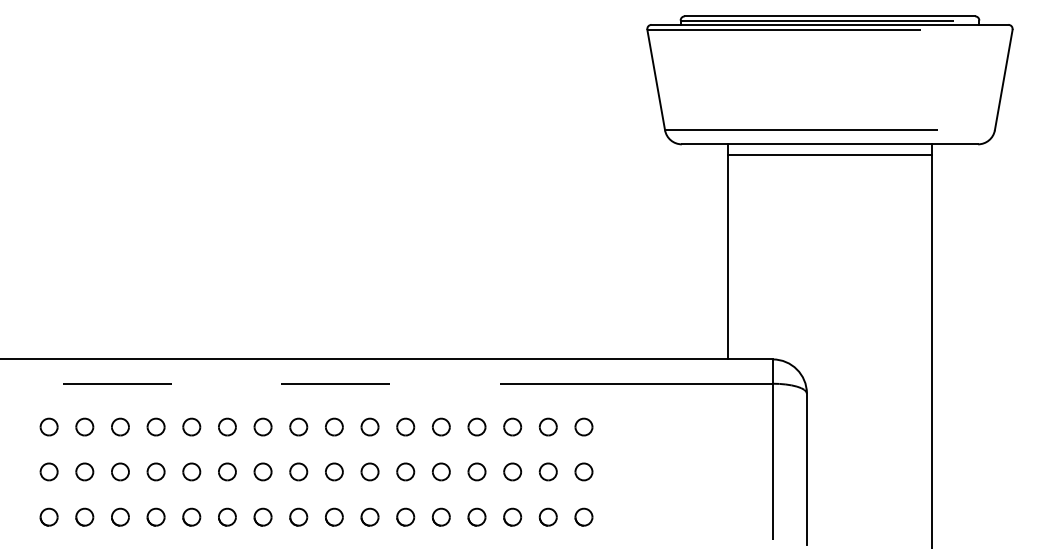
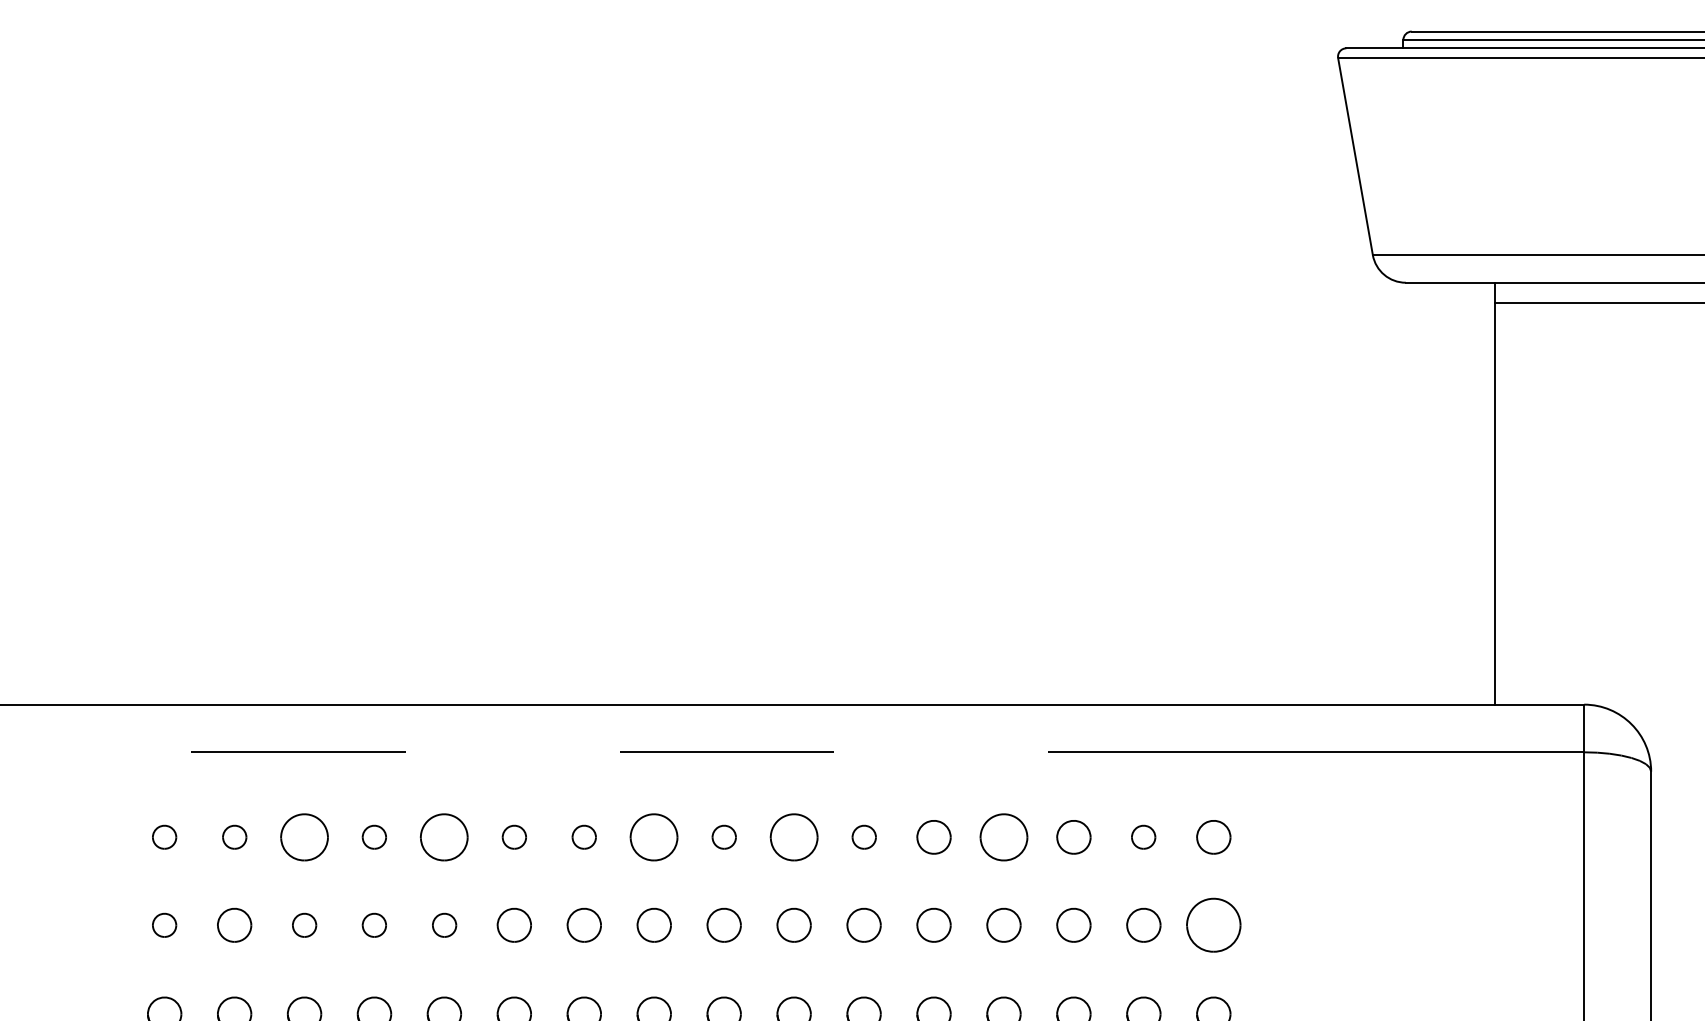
part: (48, 426) -> (163, 836), size x0.7
part: (84, 426) -> (234, 836), size x0.7
part: (120, 426) -> (304, 836), size x1.4
part: (155, 426) -> (373, 836), size x0.7
part: (191, 426) -> (443, 836), size x1.4
part: (227, 426) -> (514, 836), size x0.7
part: (262, 426) -> (583, 836), size x0.7
part: (298, 426) -> (653, 836), size x1.4
part: (334, 426) -> (724, 836), size x0.7
part: (369, 426) -> (793, 836), size x1.4
part: (405, 426) -> (863, 836), size x0.7
part: (476, 426) -> (1002, 836), size x1.4
part: (547, 426) -> (1142, 836), size x0.7
part: (48, 471) -> (163, 924), size x0.7
part: (120, 471) -> (304, 924), size x0.7
part: (155, 471) -> (373, 924), size x0.7
part: (191, 471) -> (443, 924), size x0.7
part: (583, 471) -> (1212, 924), size x1.6

